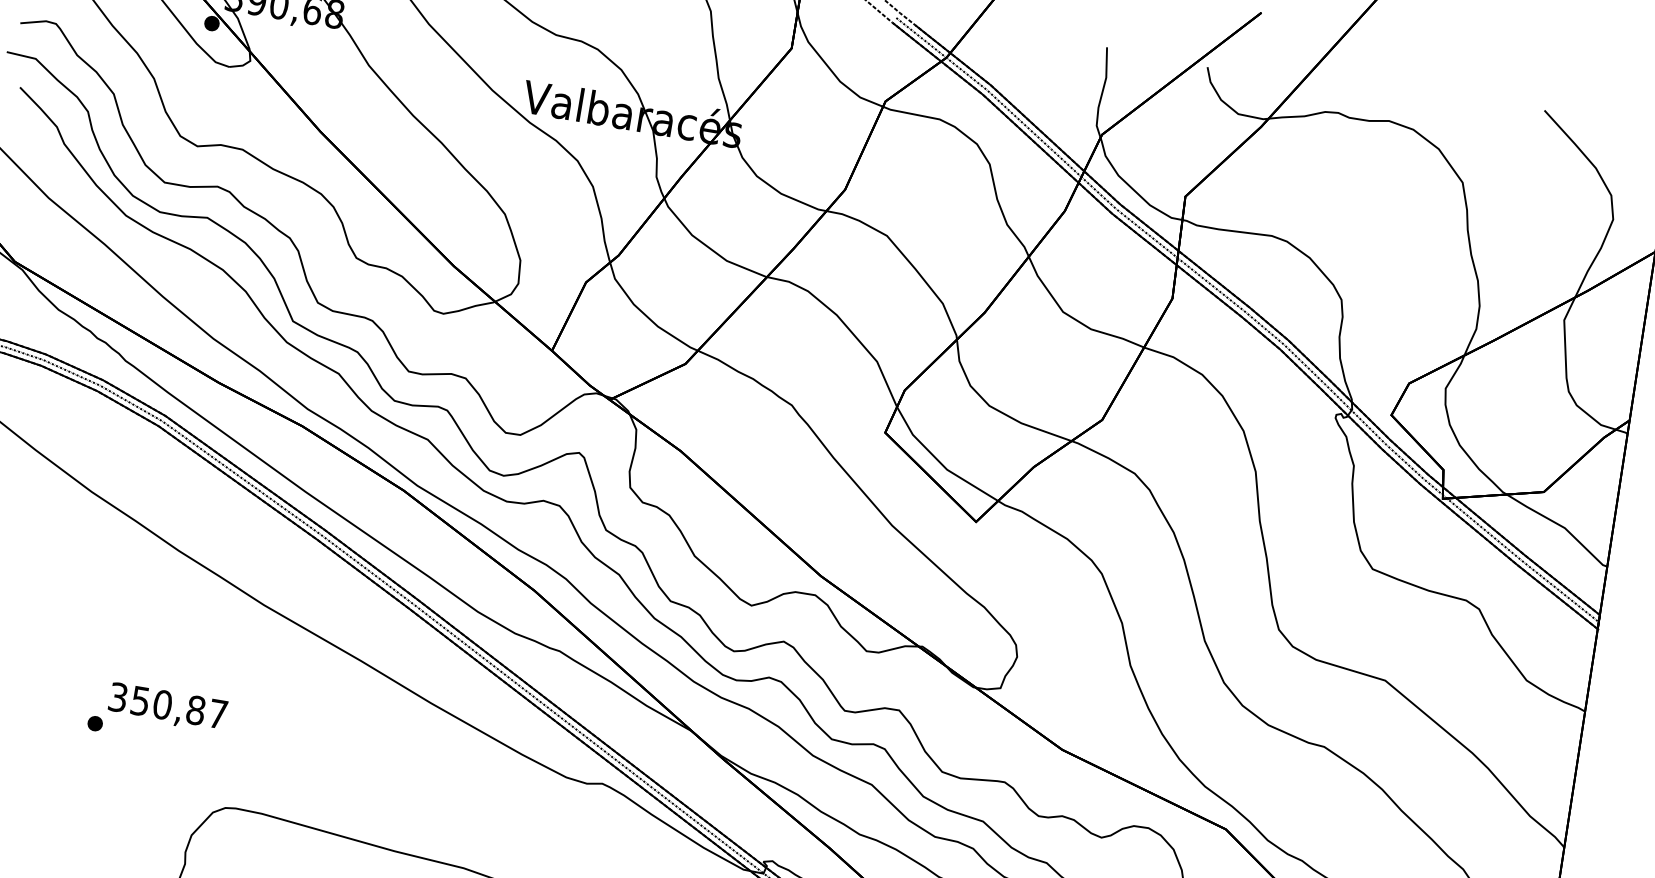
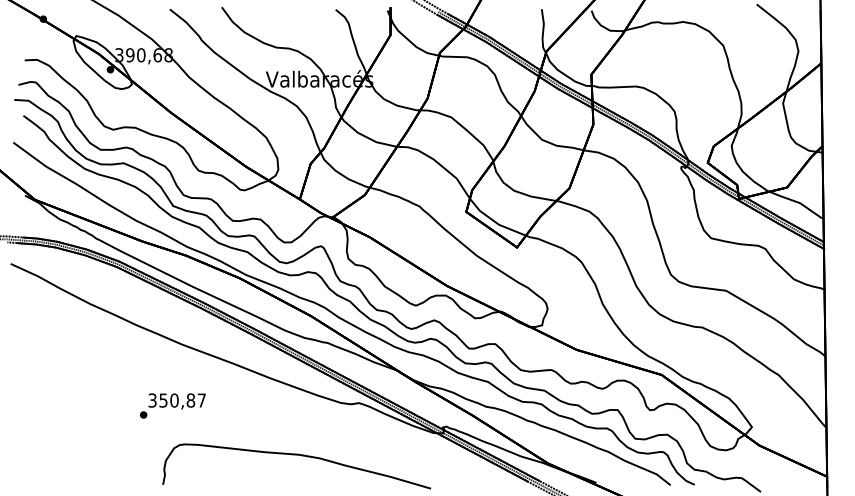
text: (156, 714) -> (172, 405), moved

